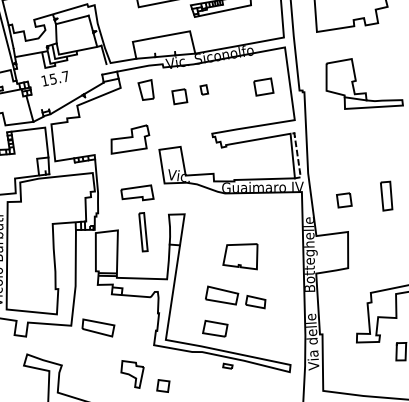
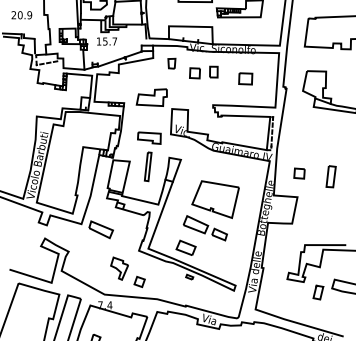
part: (263, 86) -> (245, 78), moved
part: (203, 89) -> (213, 71), size x1.67
part: (146, 90) -> (171, 63), size x0.71
part: (240, 257) -> (215, 199), size x1.67

